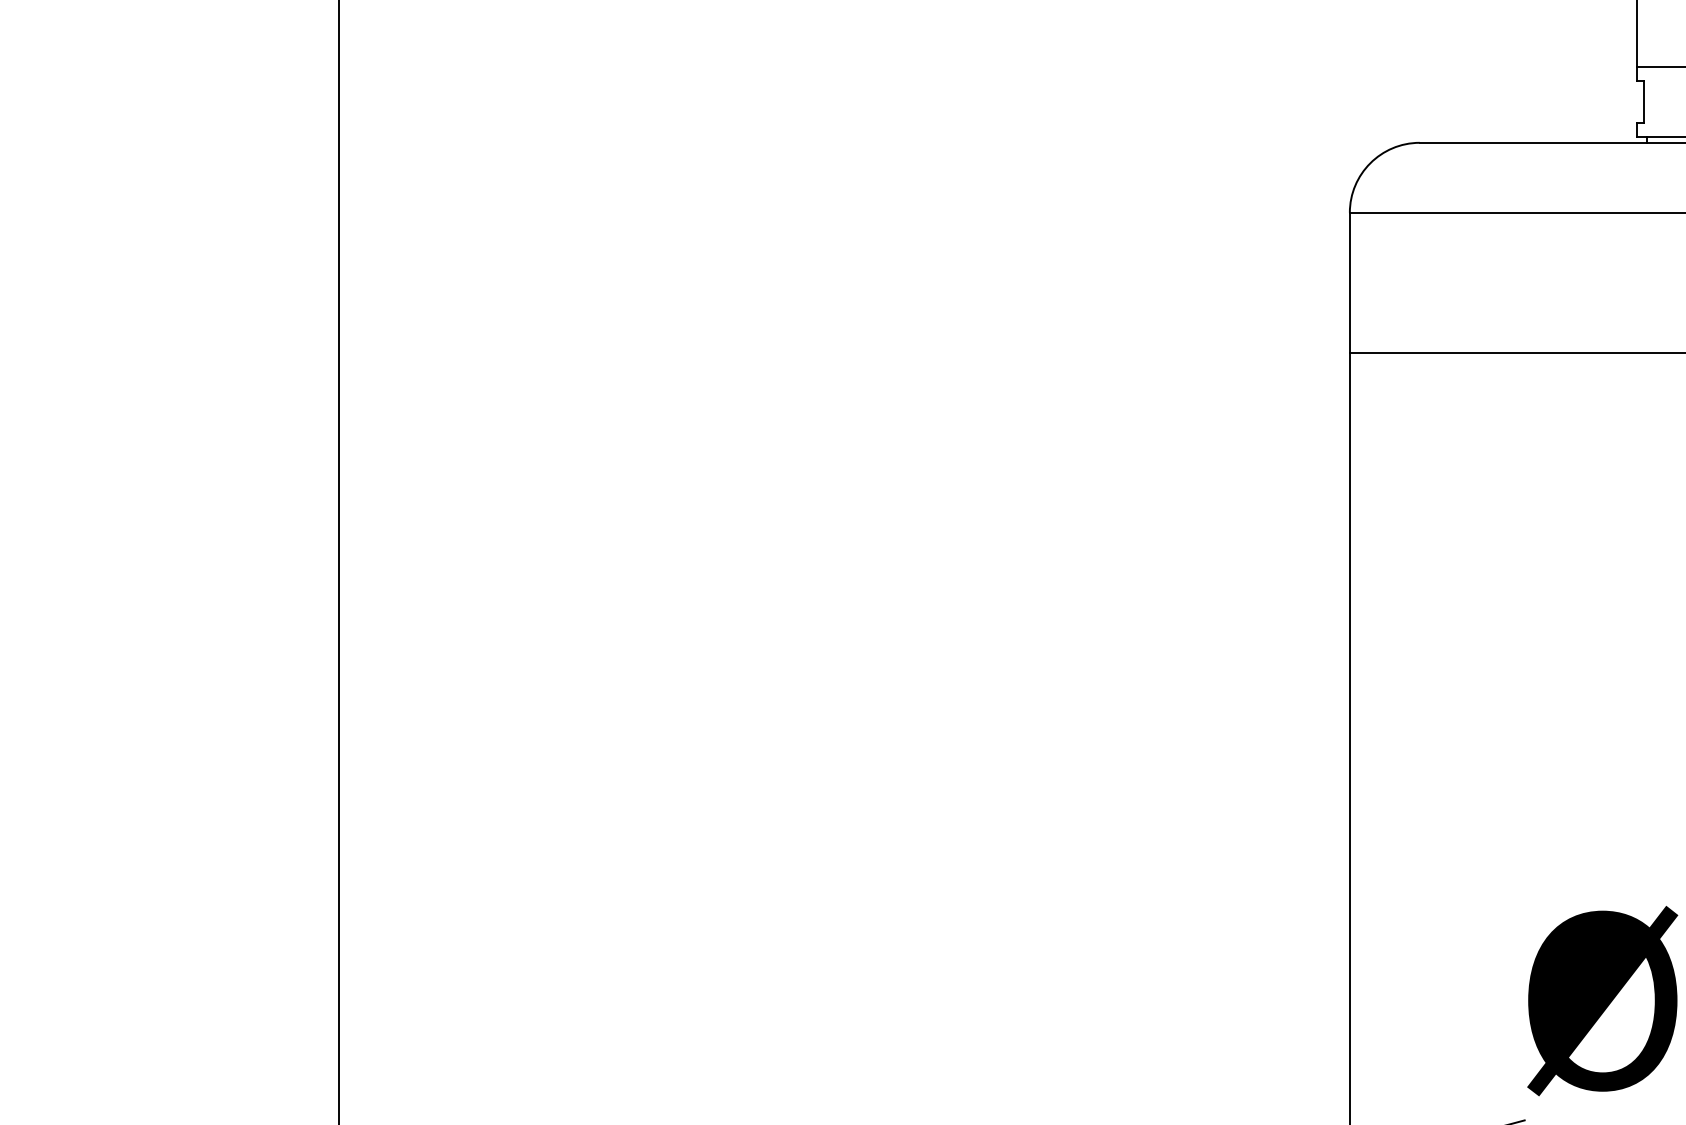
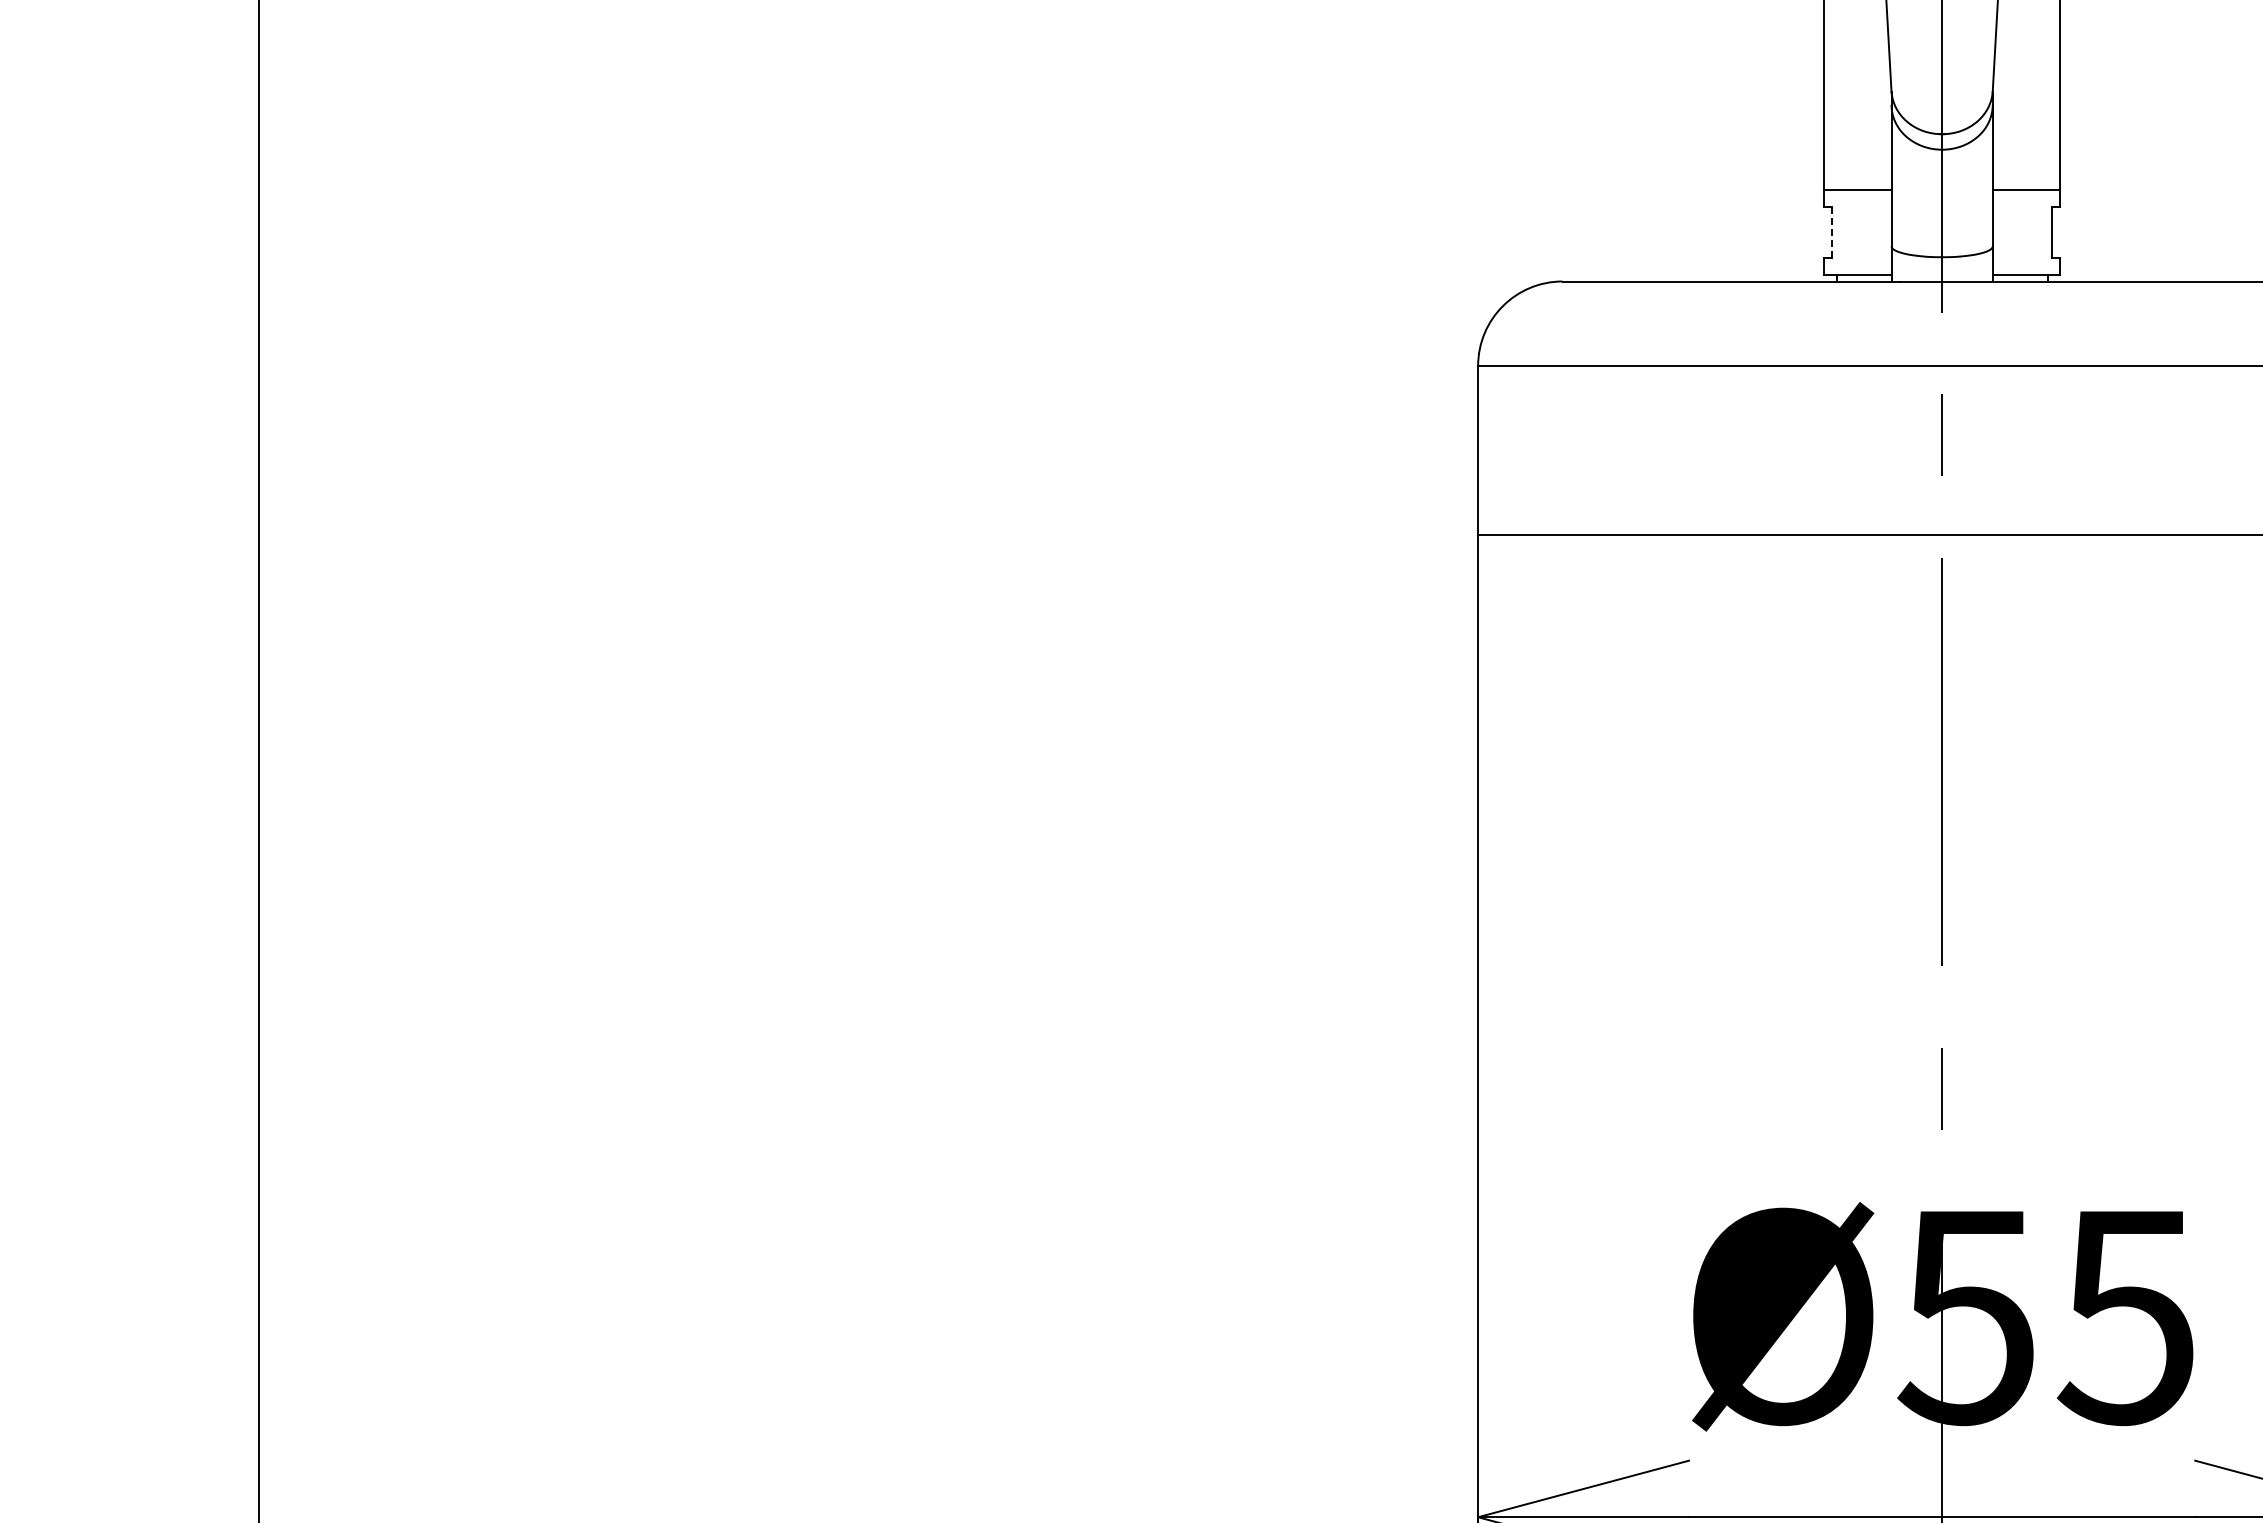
line: (1643, 103) -> (1832, 233), solid -> dashed

